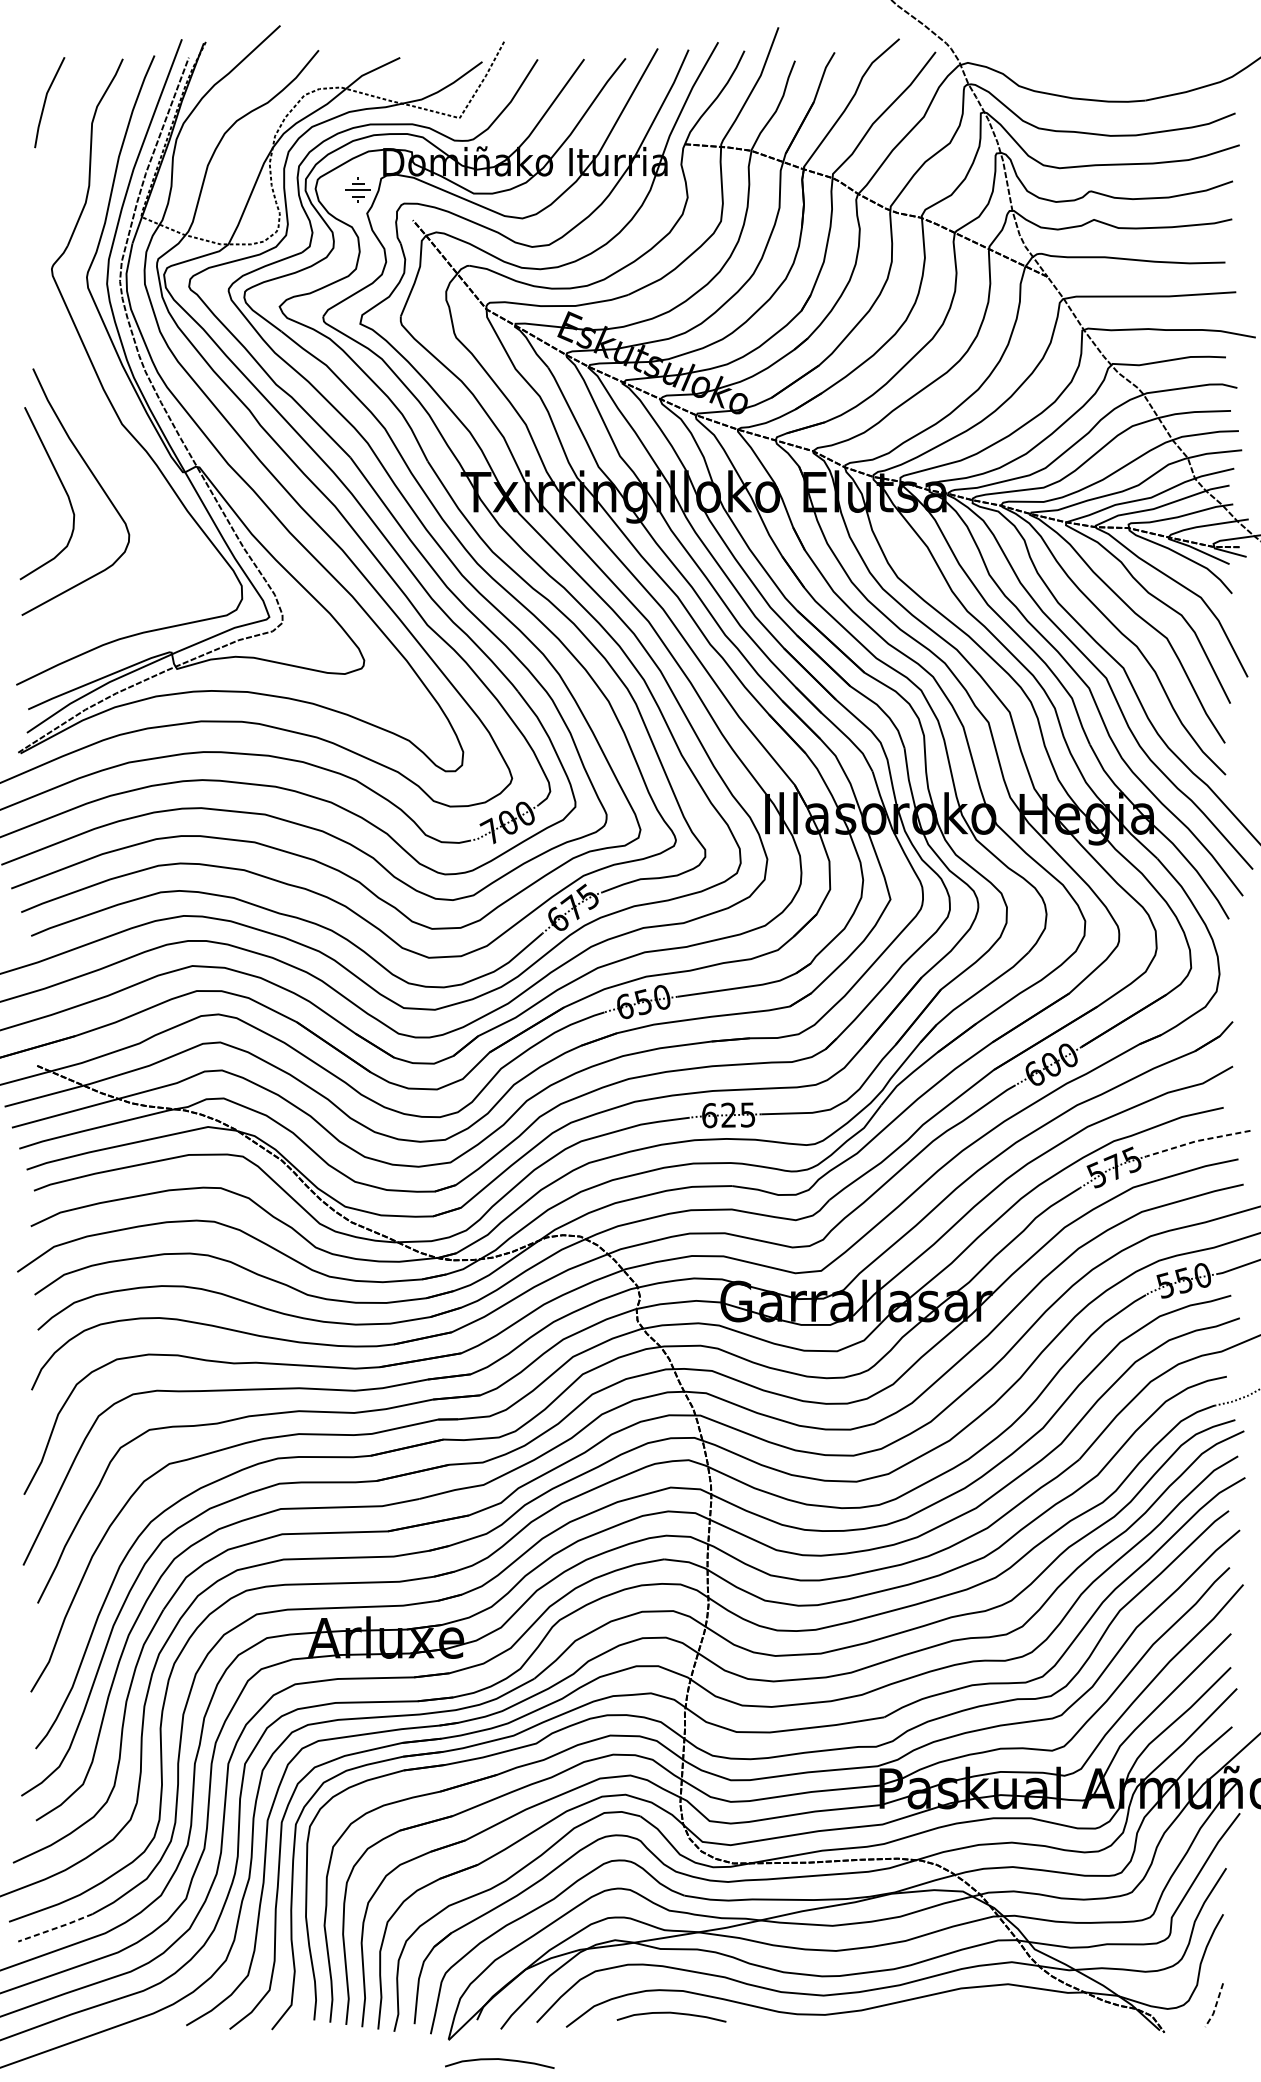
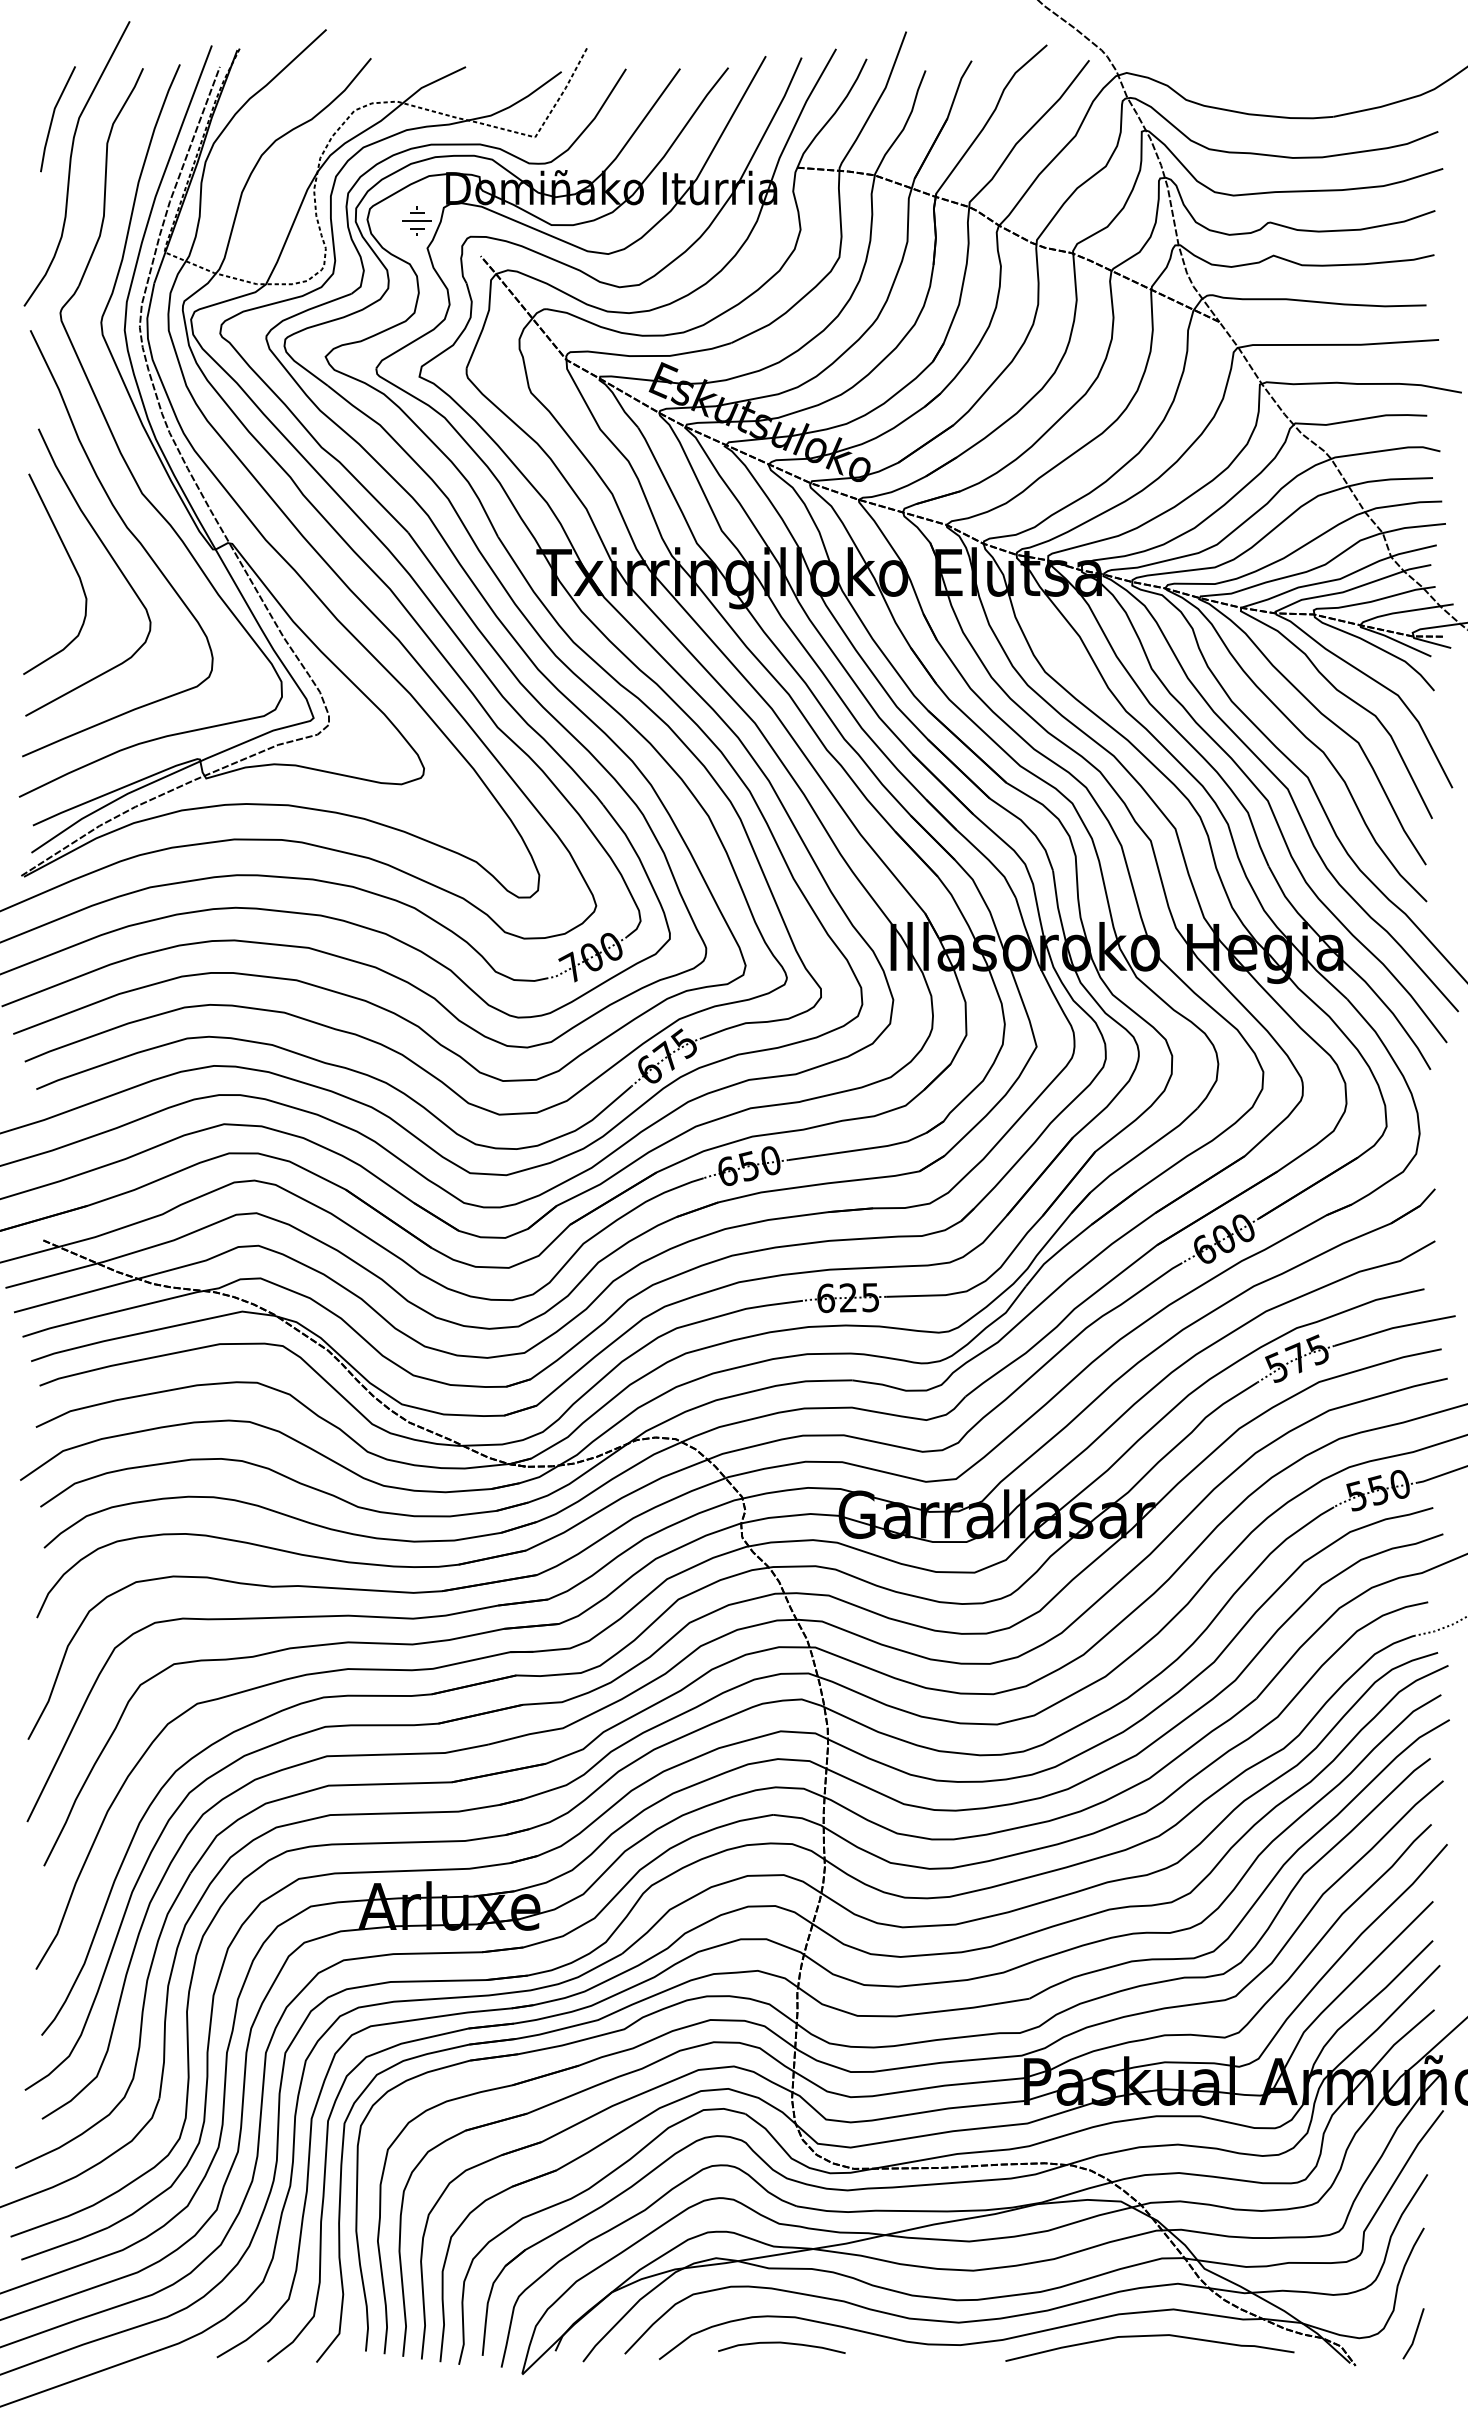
curve: (61, 140) -> (71, 163), added
curve: (112, 458) -> (130, 533), added
line: (1197, 1140) -> (1393, 1327), dashed -> solid
line: (56, 1928) -> (65, 2244), dashed -> solid
line: (1215, 2006) -> (1415, 2335), dashed -> solid
curve: (987, 2007) -> (1149, 2336), added
curve: (499, 2059) -> (581, 2397), removed

